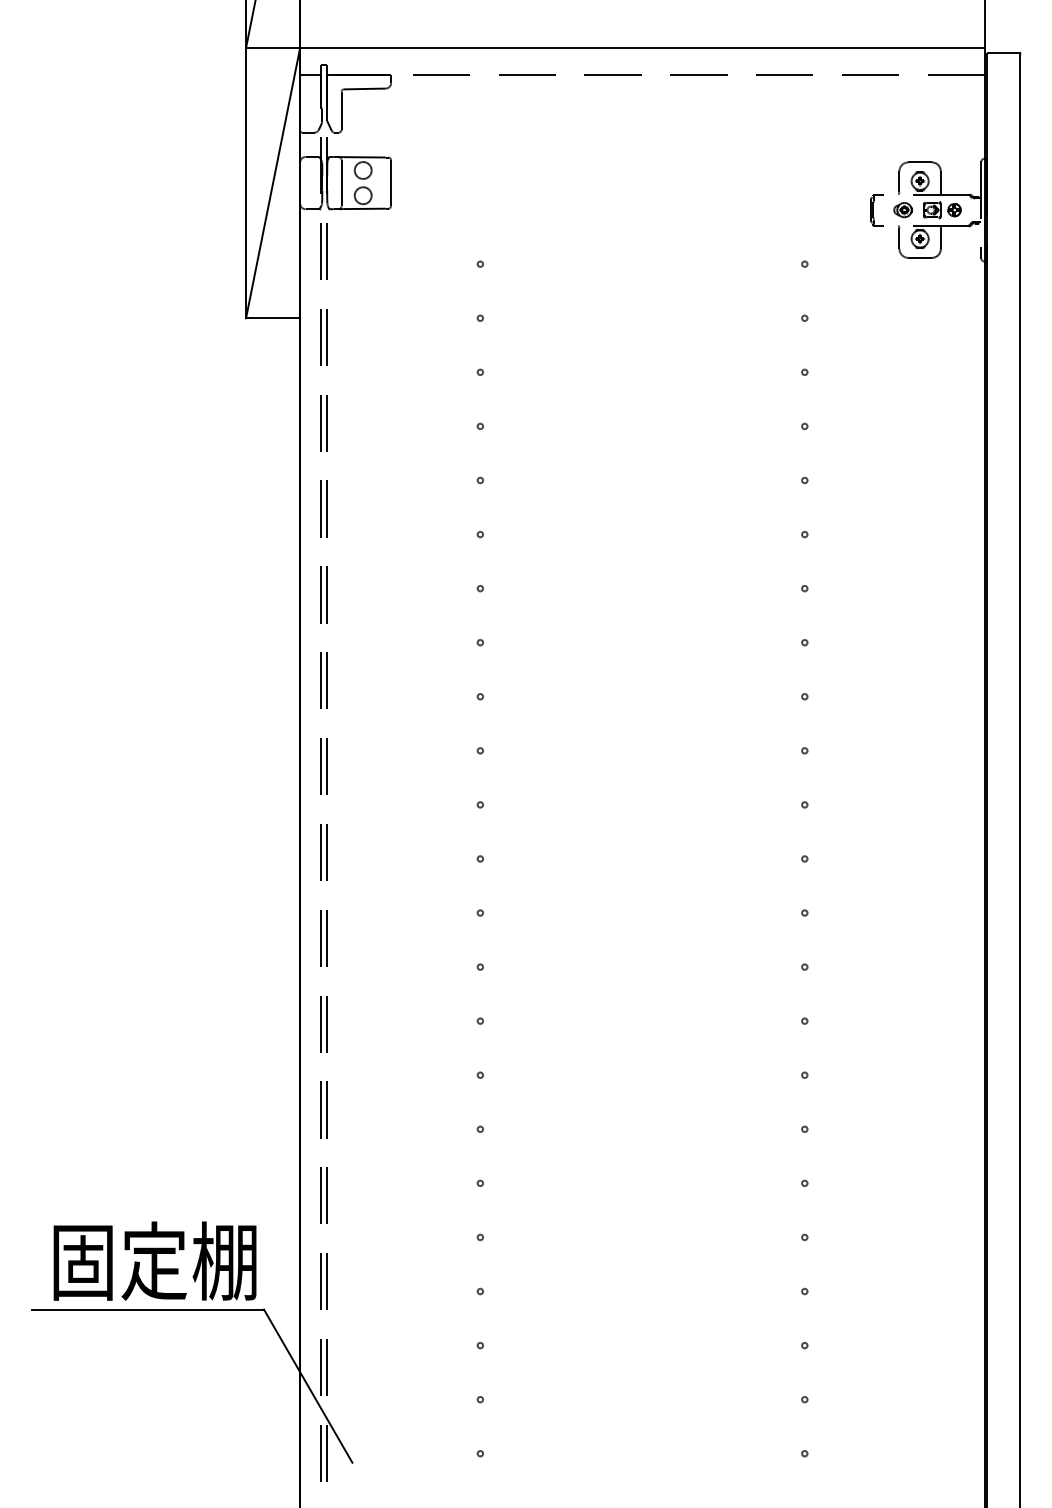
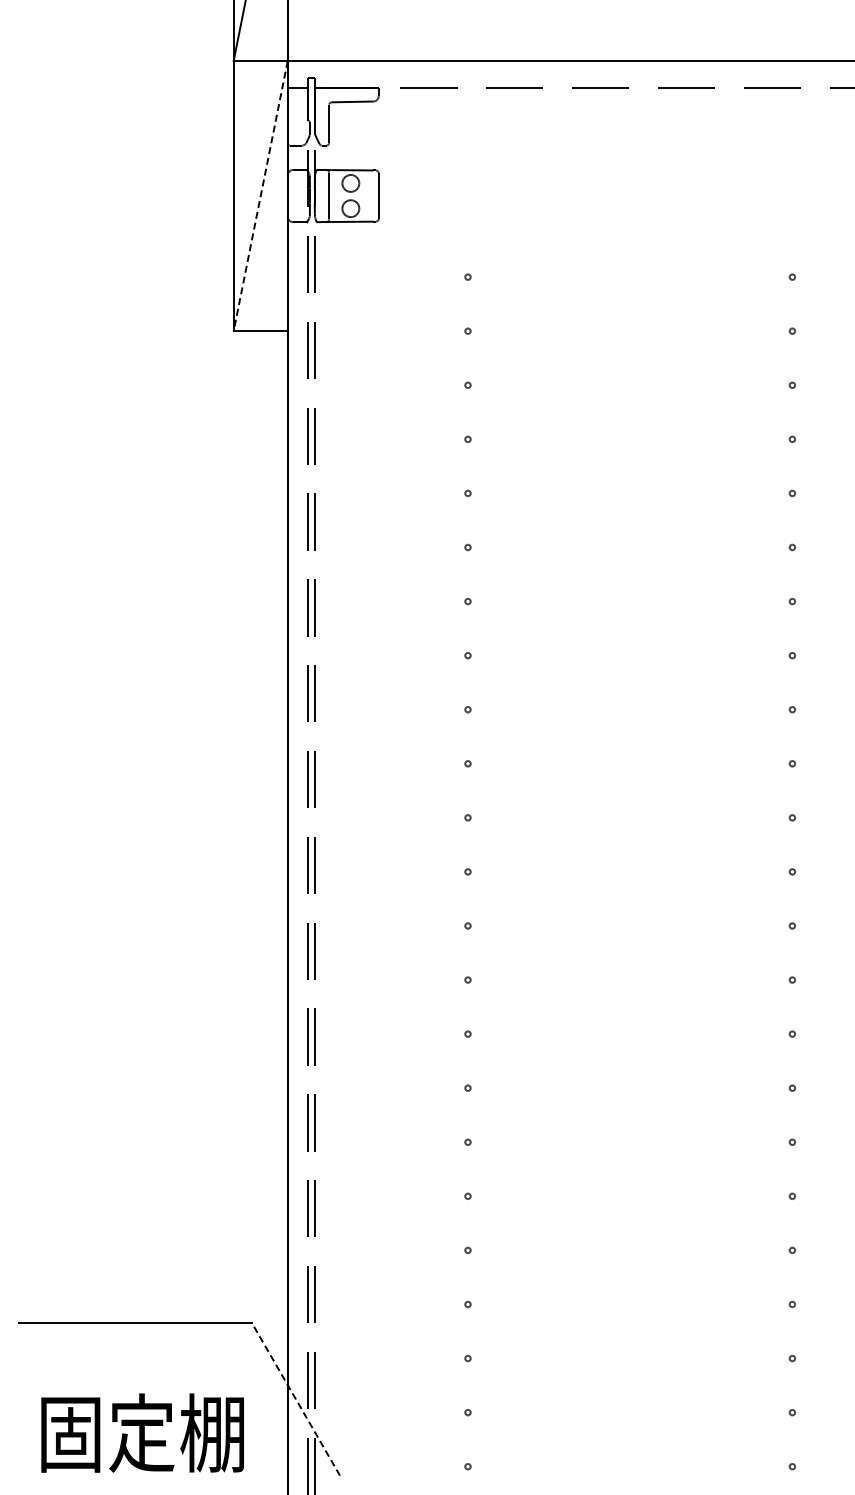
line: (273, 183) -> (261, 196), solid -> dashed
text: (154, 1260) -> (142, 1432), moved
line: (307, 1385) -> (295, 1398), solid -> dashed

